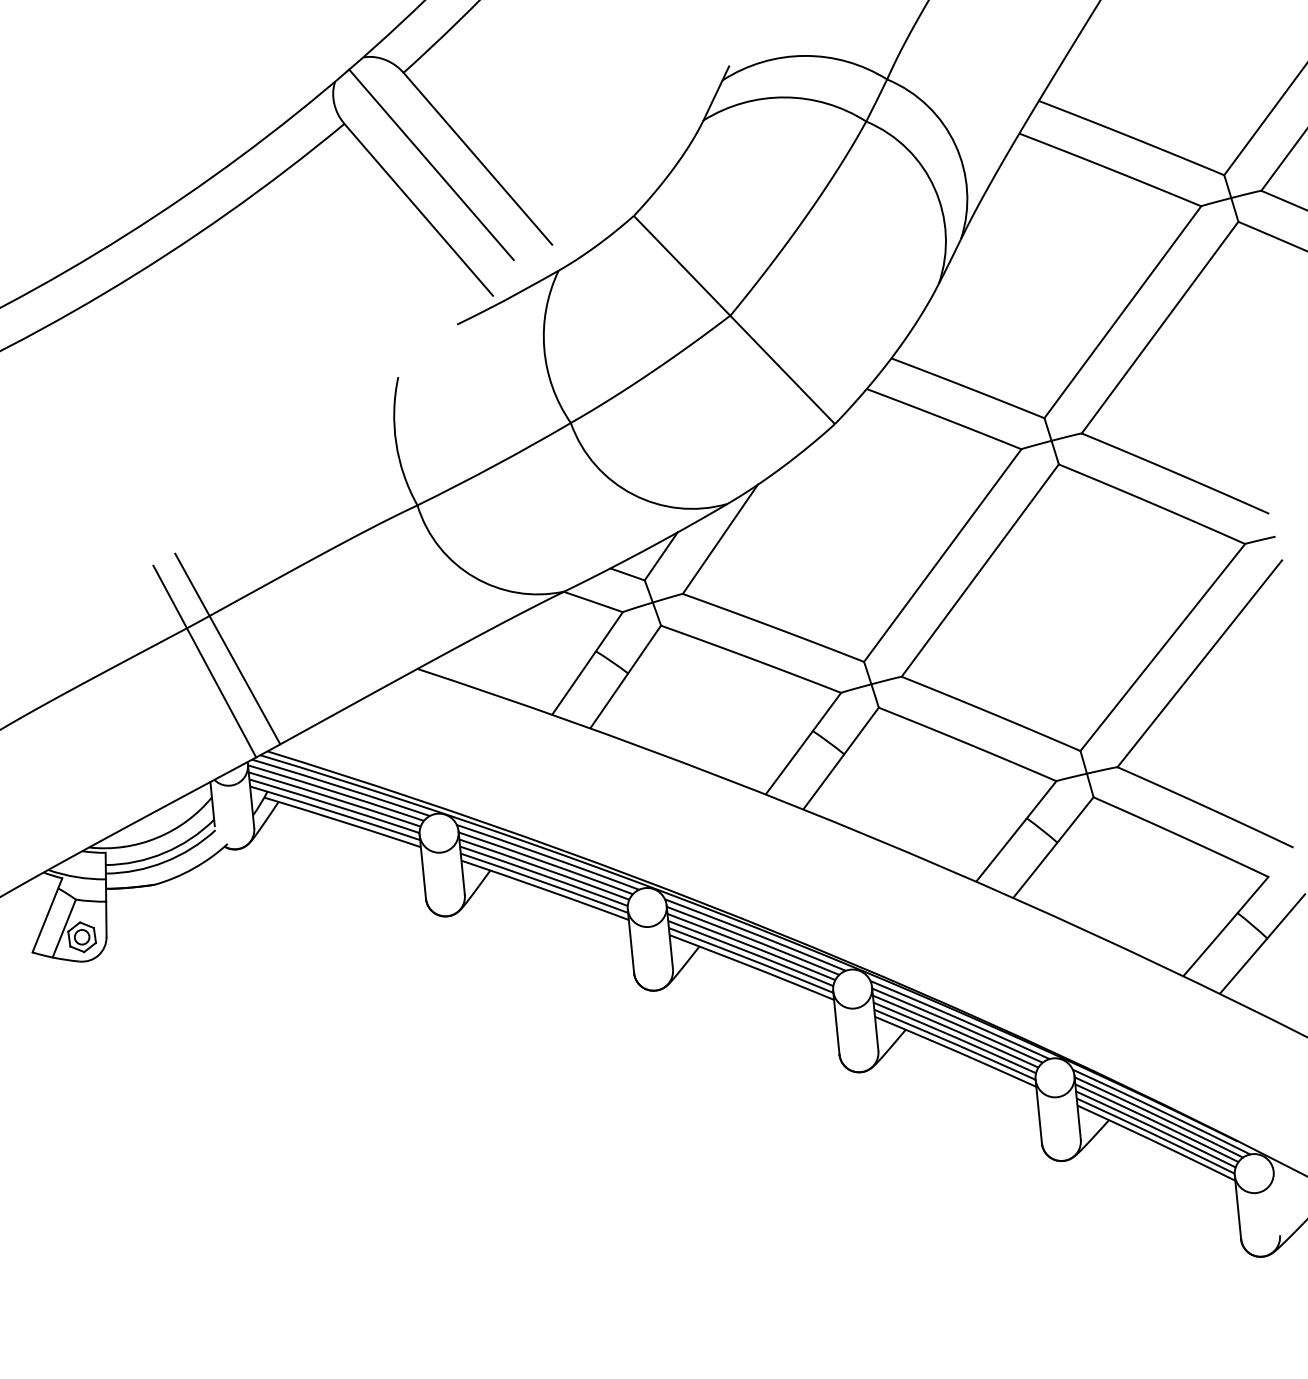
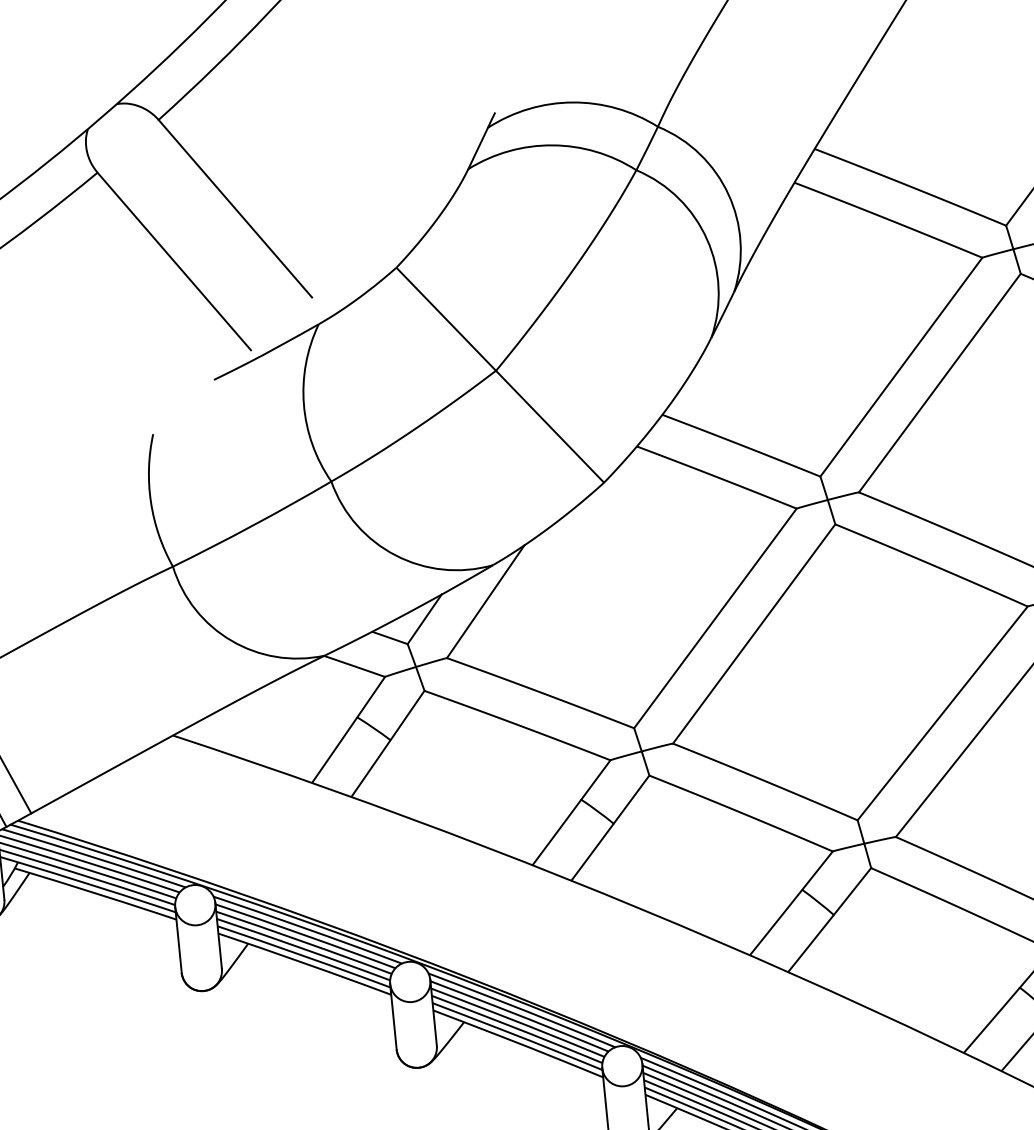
line: (431, 164) -> (187, 214), removed

